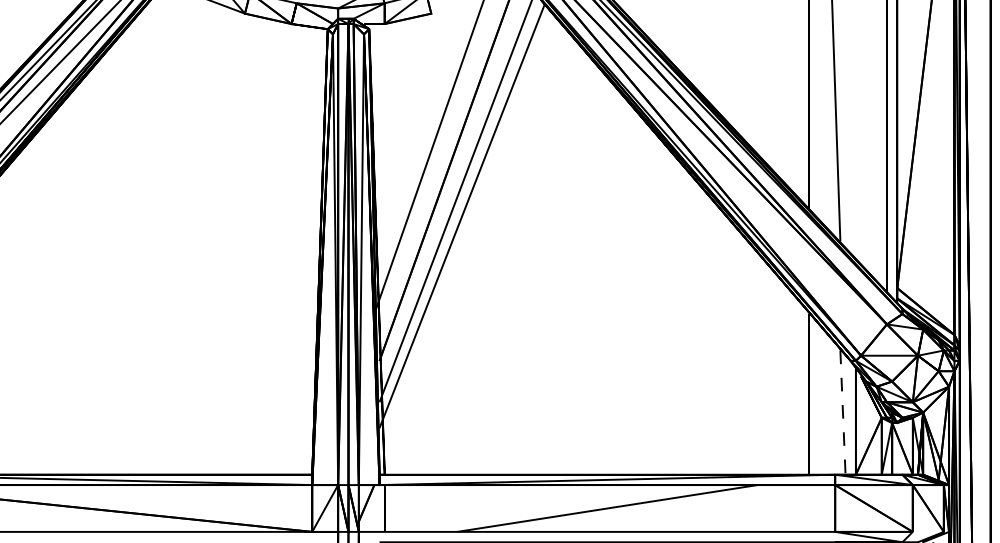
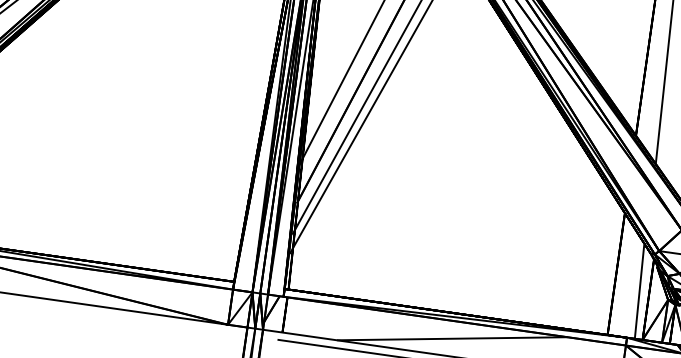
line: (842, 413) -> (639, 292), dashed -> solid

